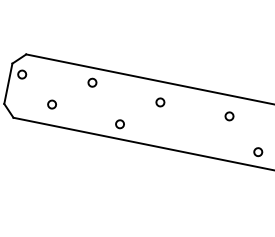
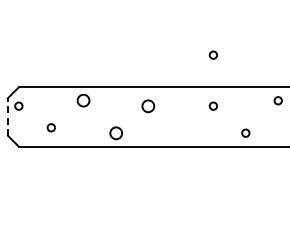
circle: (239, 61) -> (212, 54), added
circle: (92, 82) -> (83, 100), size x1.6
line: (8, 84) -> (8, 117), solid -> dashed
circle: (160, 101) -> (148, 105), size x1.6
circle: (119, 123) -> (115, 132), size x1.6

